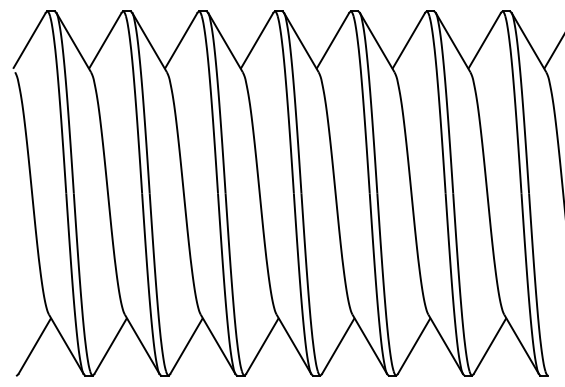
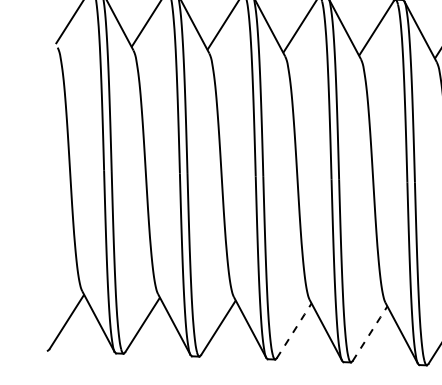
line: (263, 345) -> (295, 330), solid -> dashed
line: (338, 345) -> (370, 333), solid -> dashed

